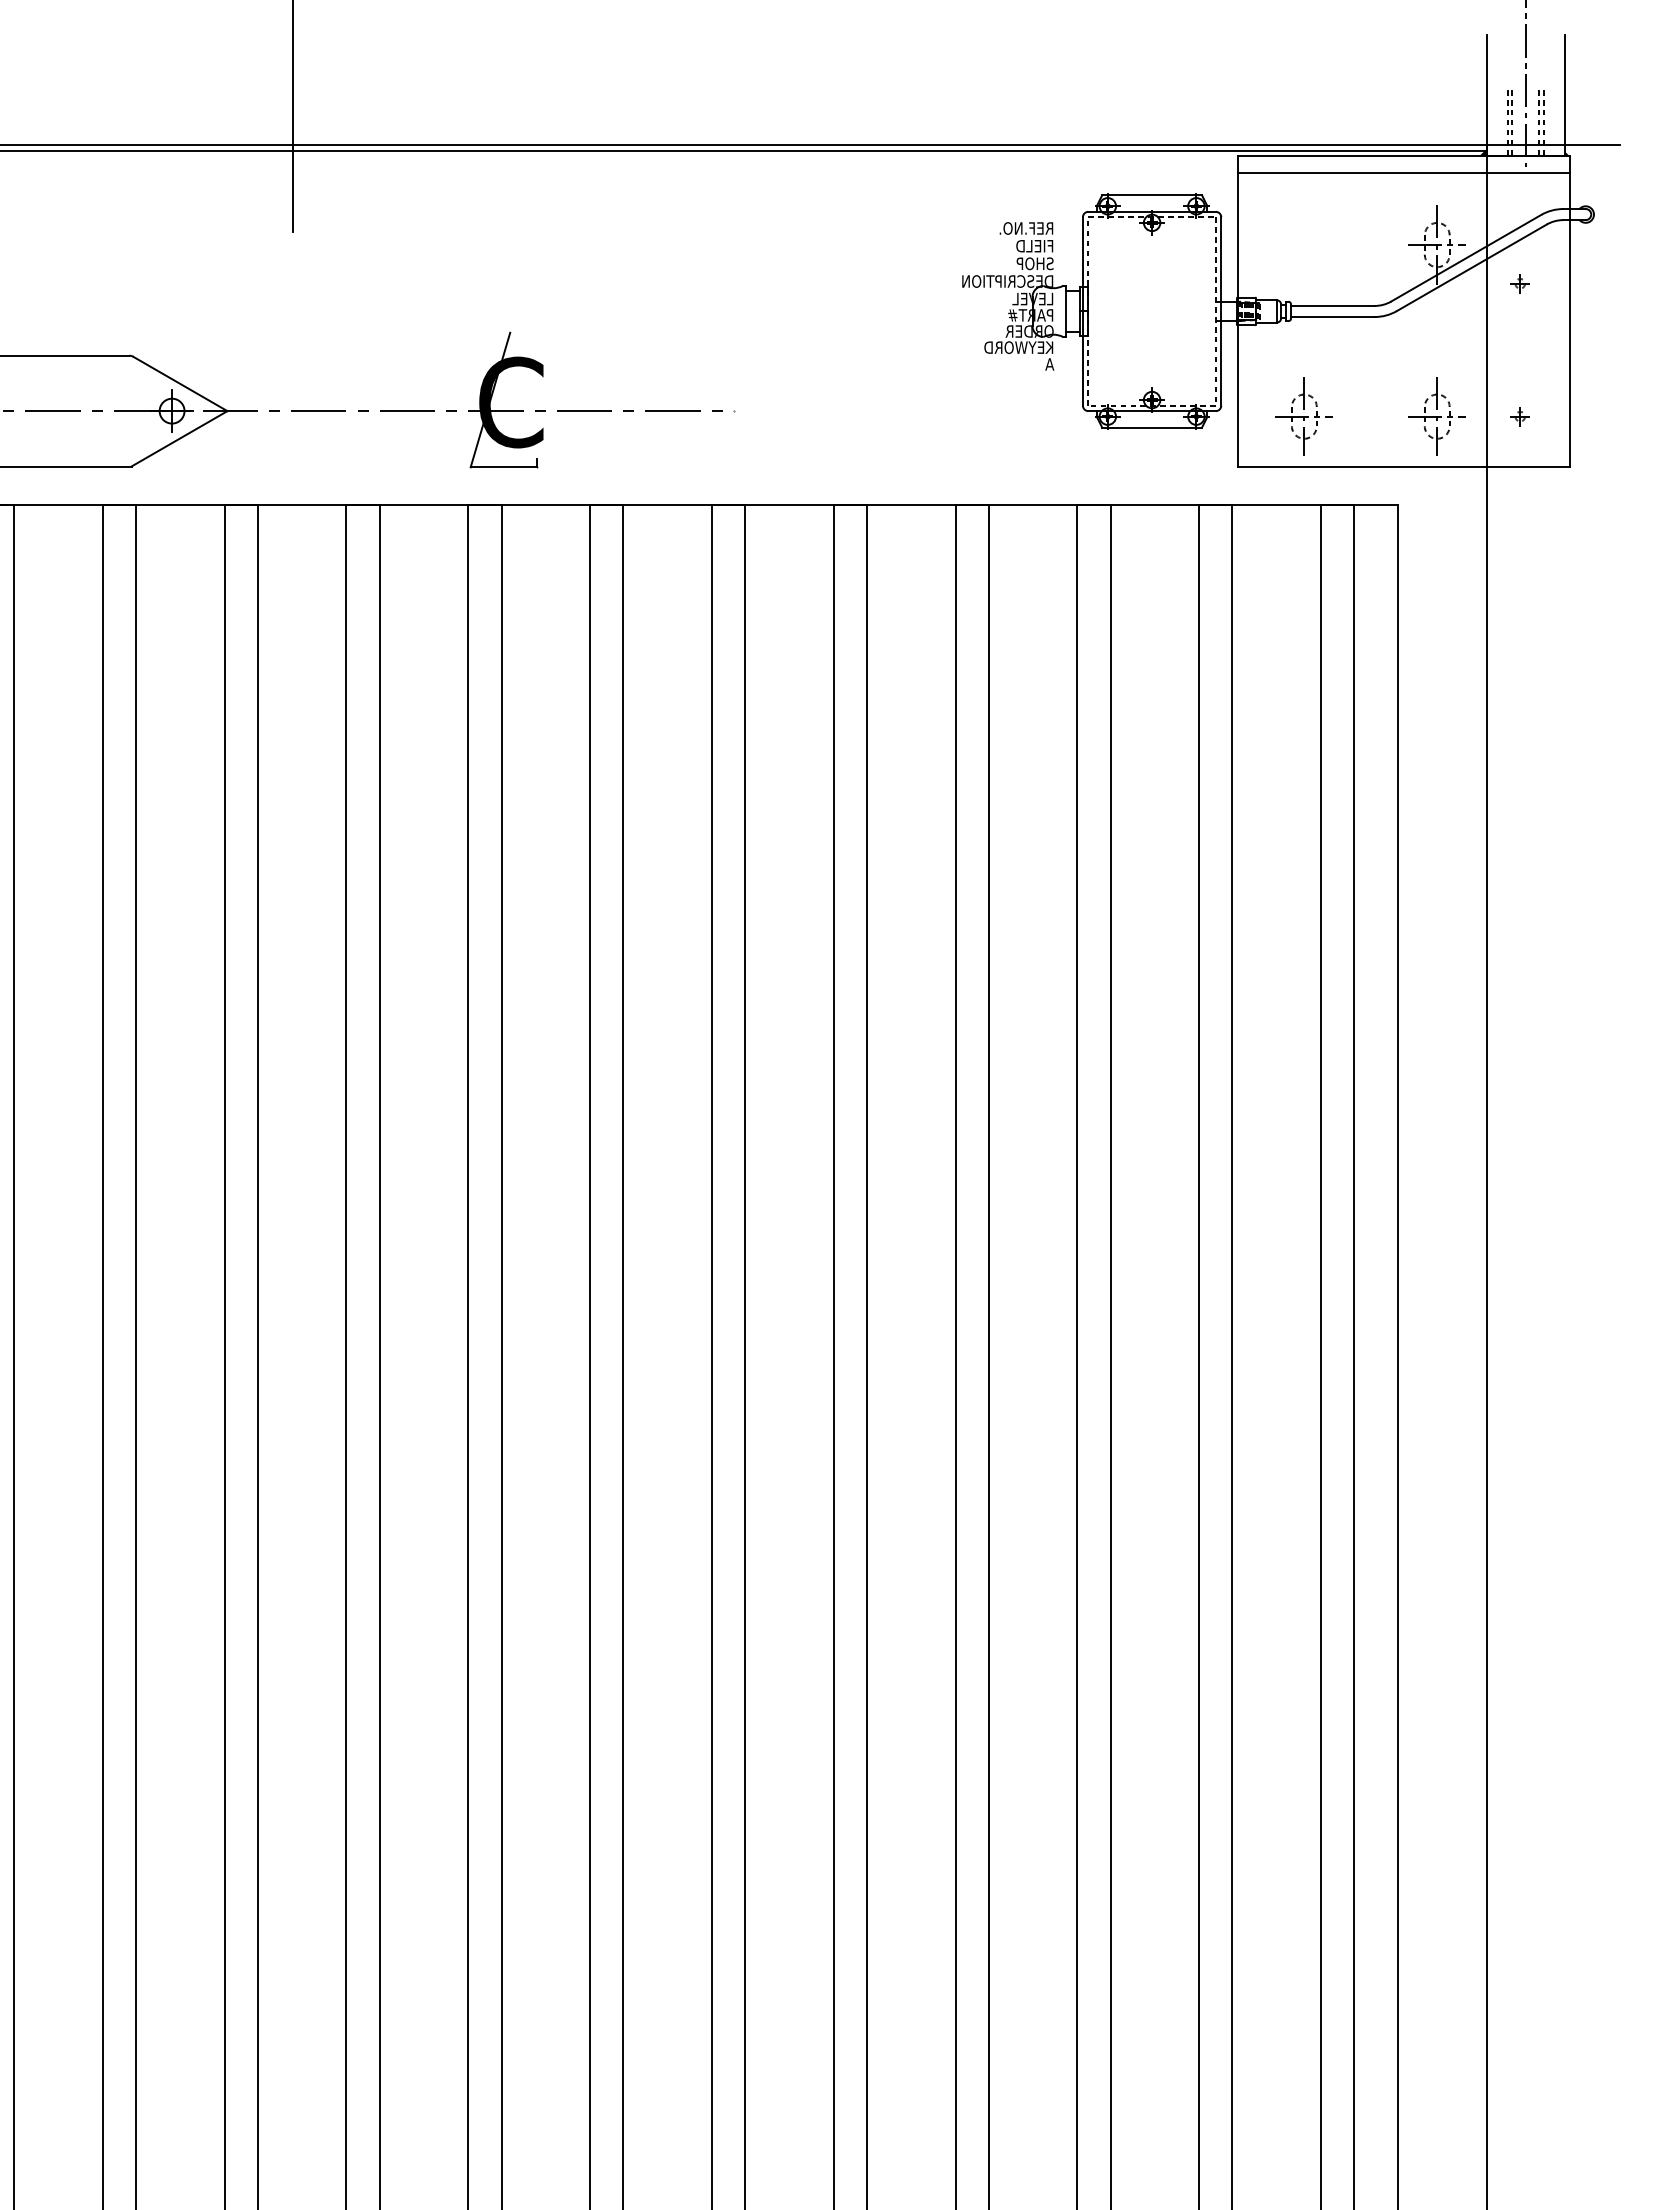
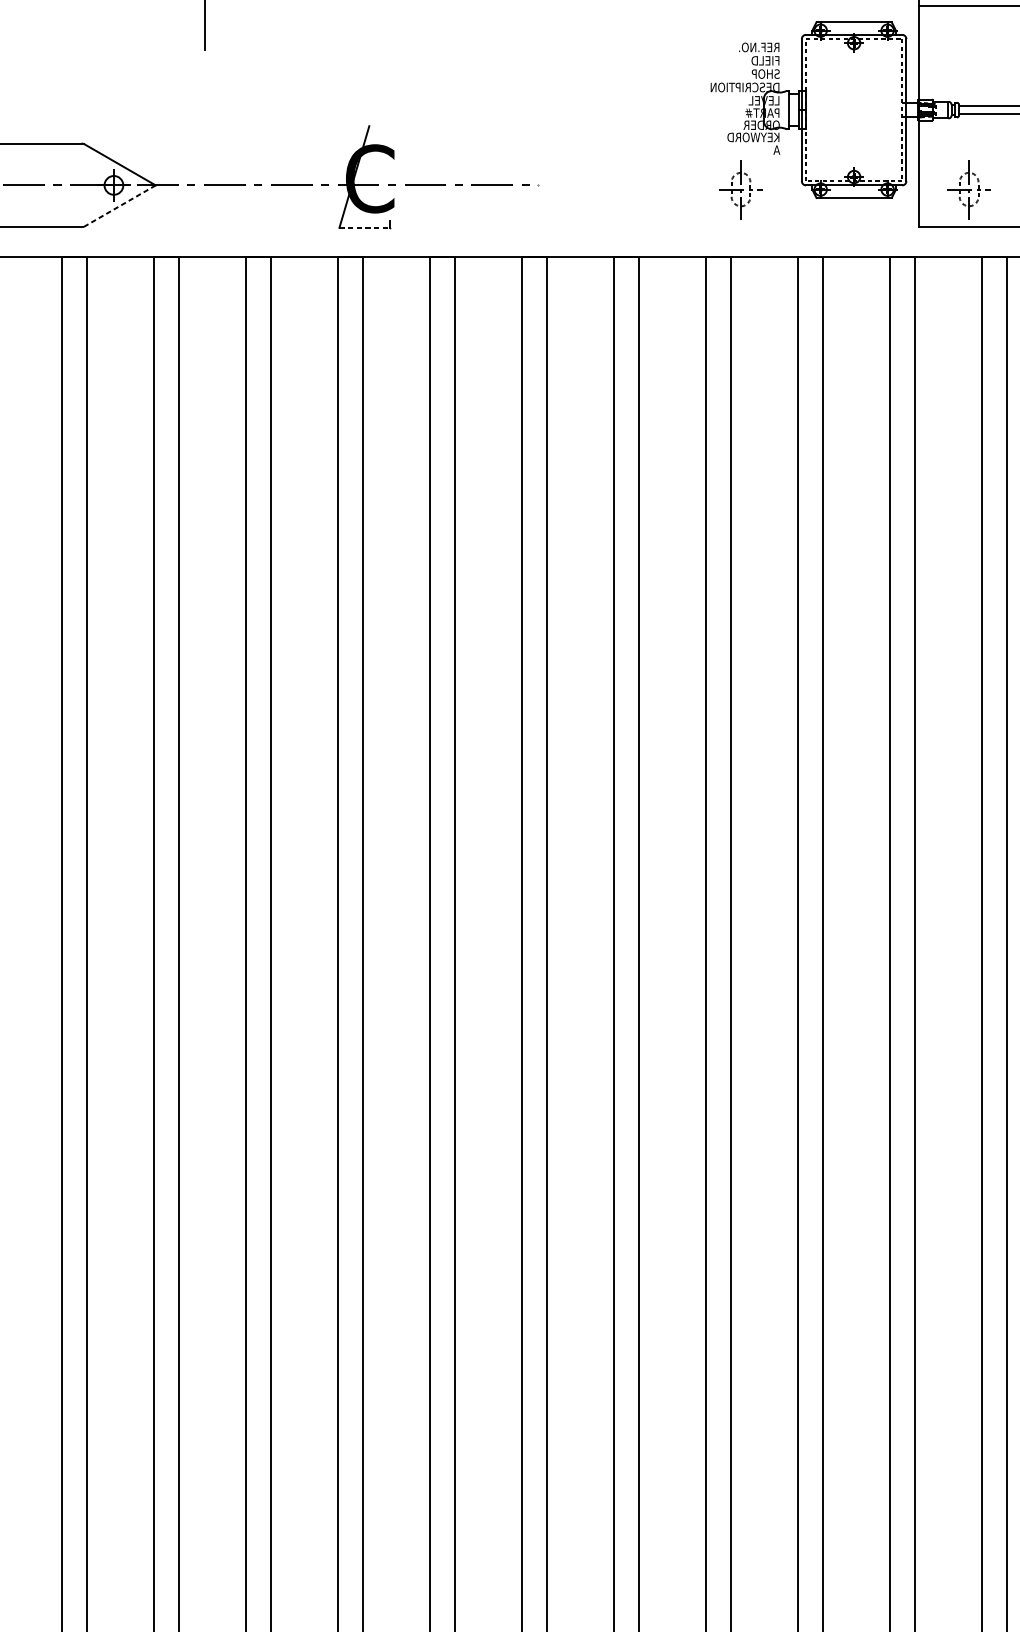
part: (1001, 416) -> (740, 189), added
line: (179, 439) -> (119, 206), solid -> dashed
line: (504, 467) -> (364, 227), solid -> dashed

